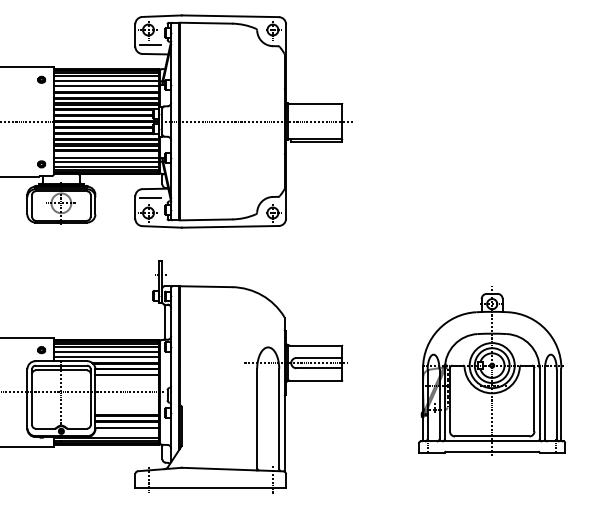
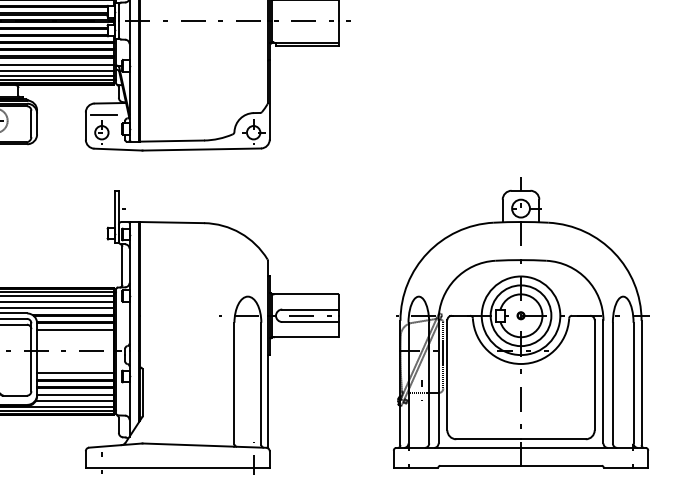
part: (492, 371) -> (521, 326), size x1.43
line: (126, 409) -> (75, 372), added
line: (126, 433) -> (75, 401), added

